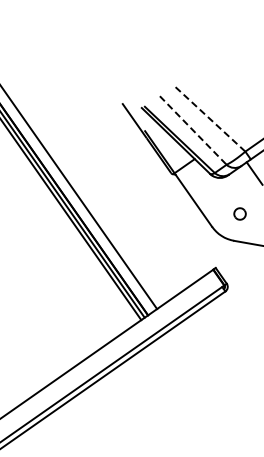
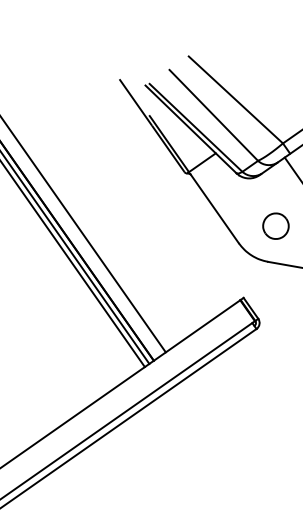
line: (209, 118) -> (235, 99), dashed -> solid
line: (193, 130) -> (214, 115), dashed -> solid
part: (239, 213) -> (275, 225), size x1.67

